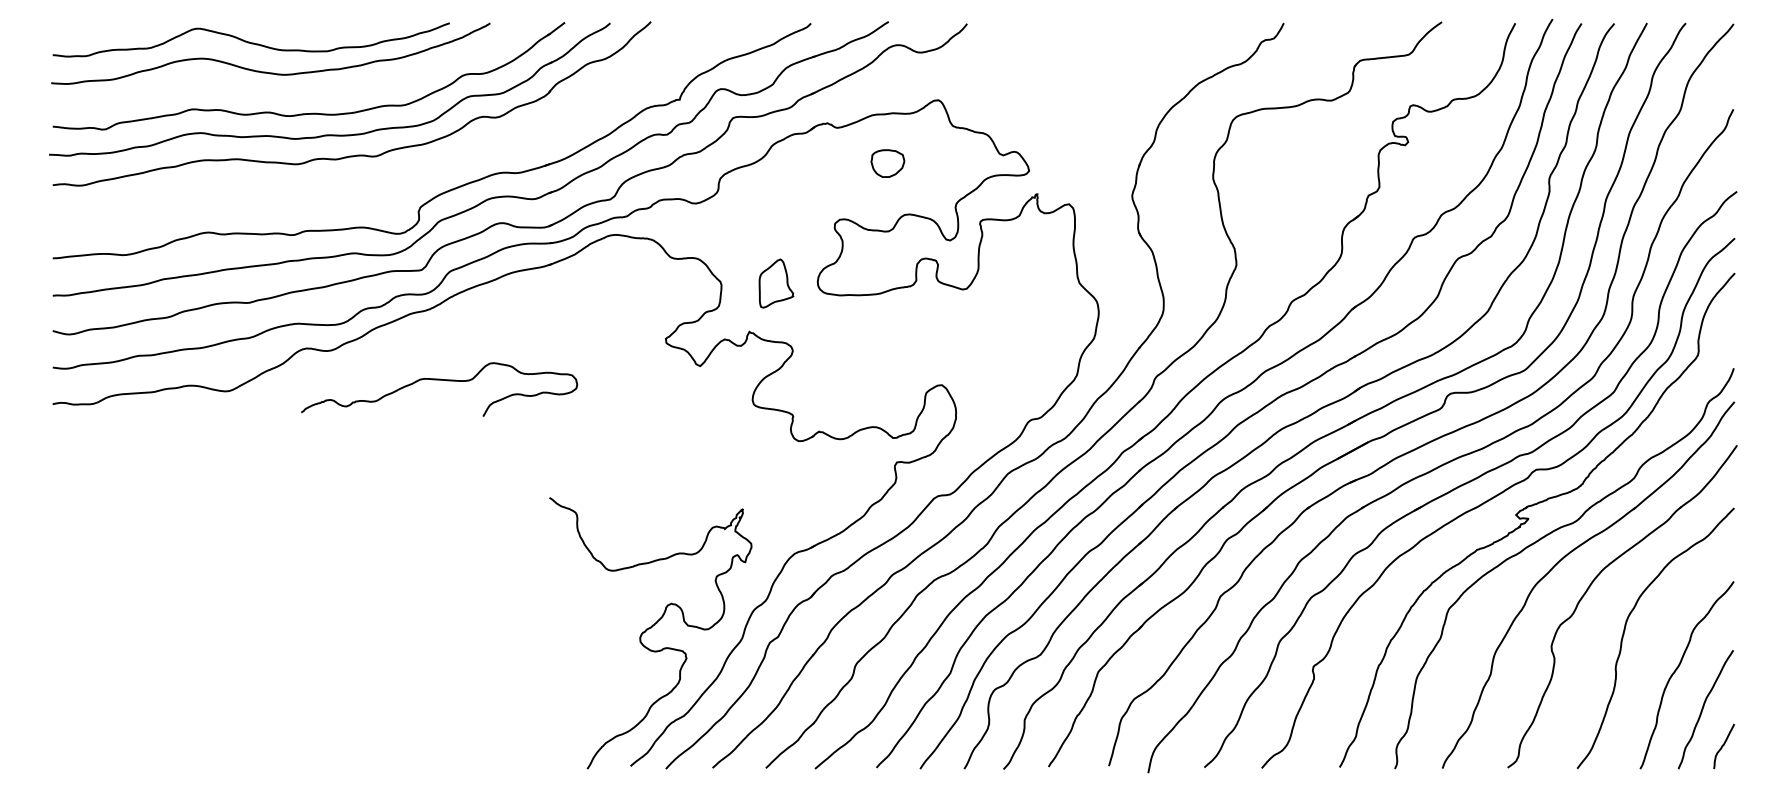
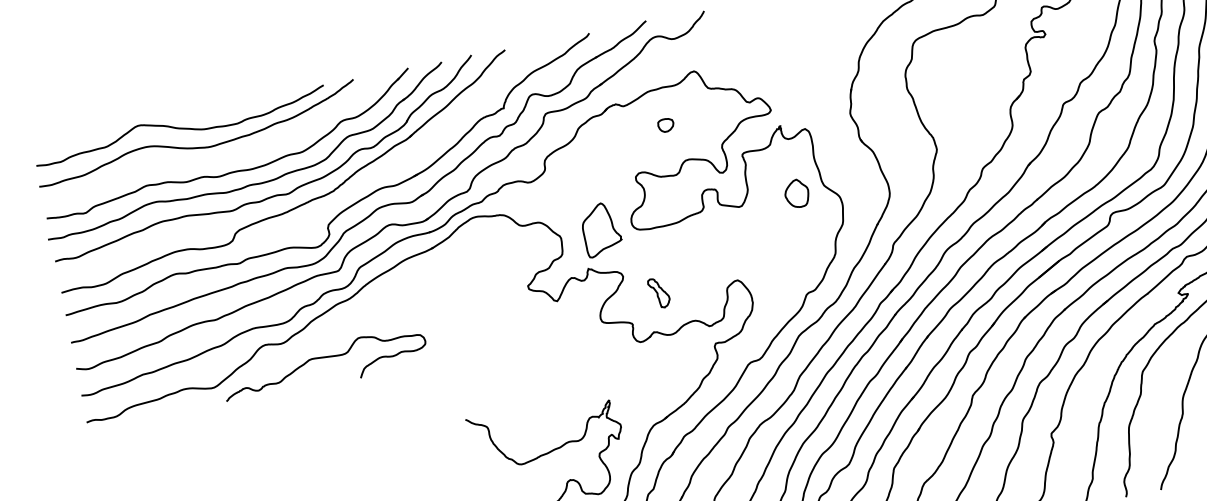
part: (887, 163) -> (665, 125), size x0.62
part: (385, 174) -> (298, 205), added
part: (776, 283) -> (601, 229), size x1.43
part: (1041, 286) -> (796, 193), added
curve: (439, 380) -> (323, 358), moved
part: (835, 381) -> (658, 292), added

